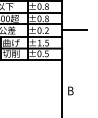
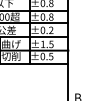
line: (74, 30) -> (82, 30), removed

